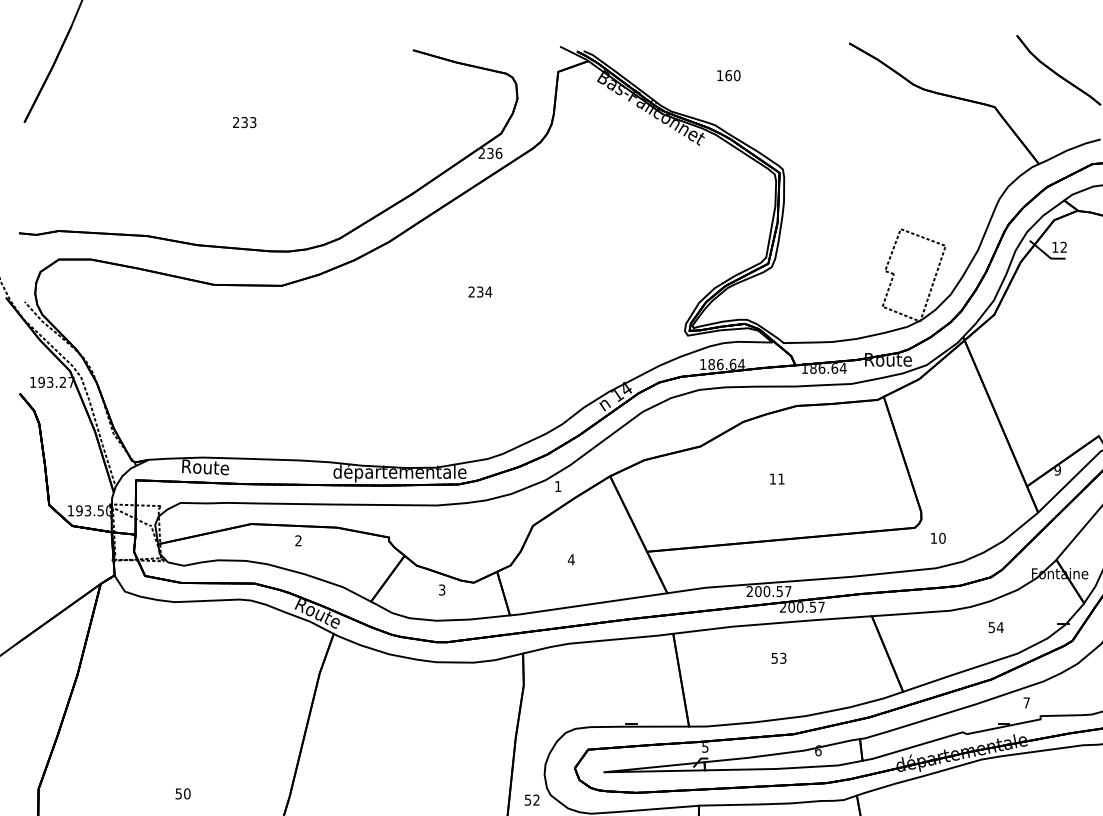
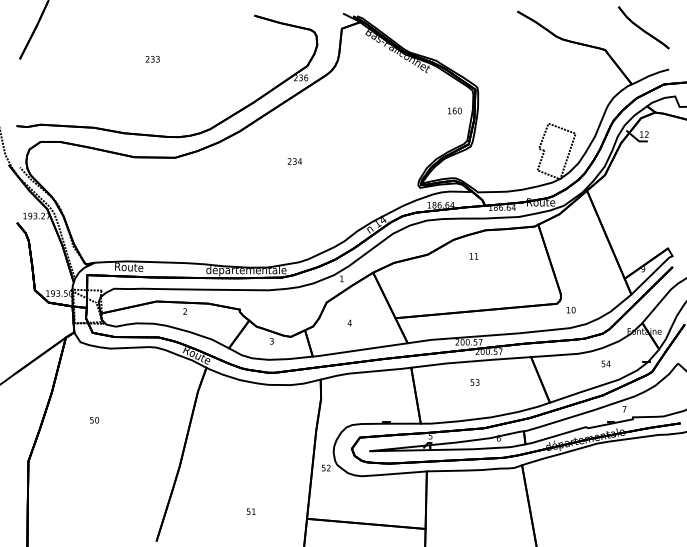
text: (728, 74) -> (454, 110), moved
text: (776, 479) -> (473, 256), moved
text: (182, 794) -> (94, 420), moved

